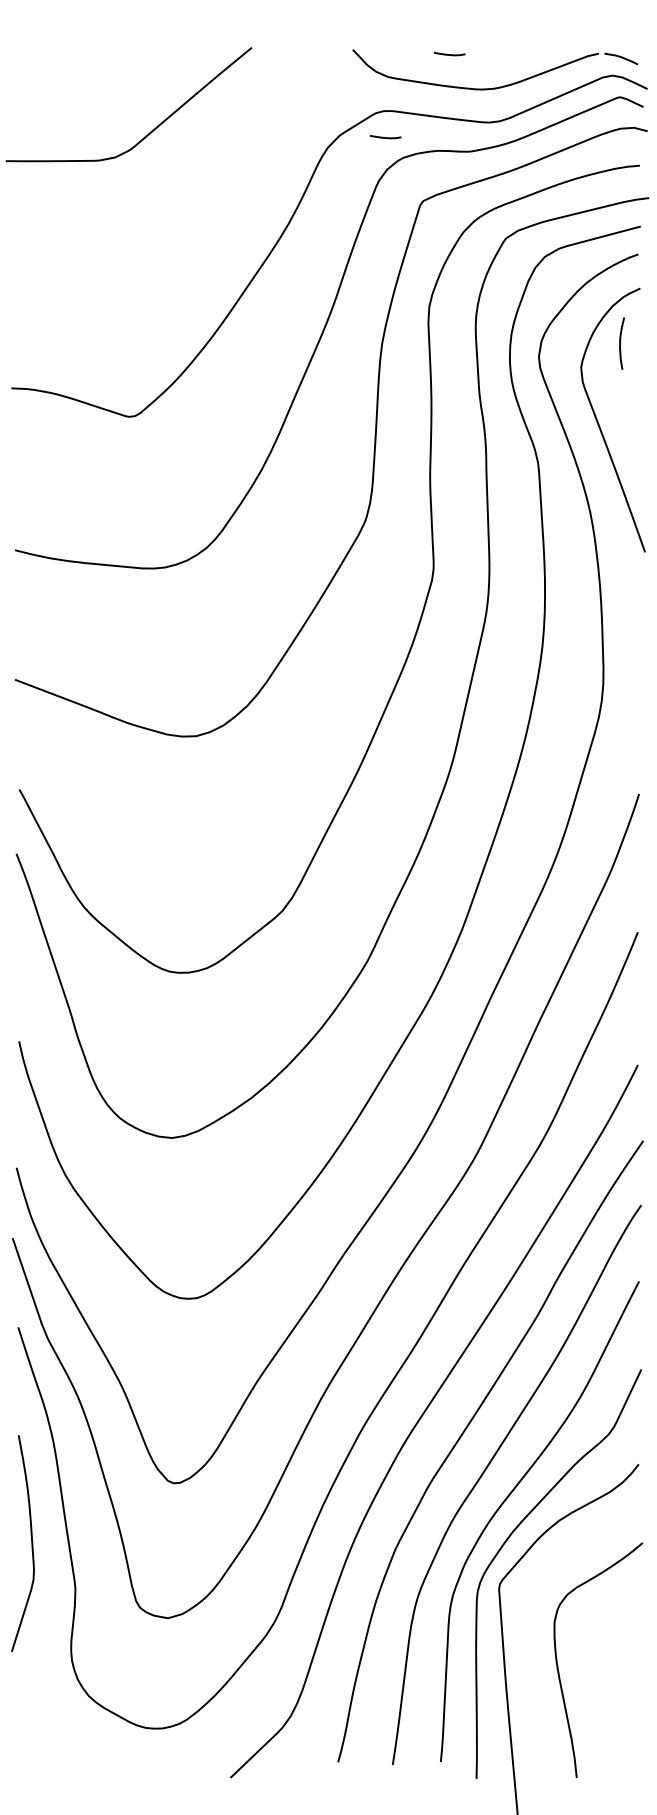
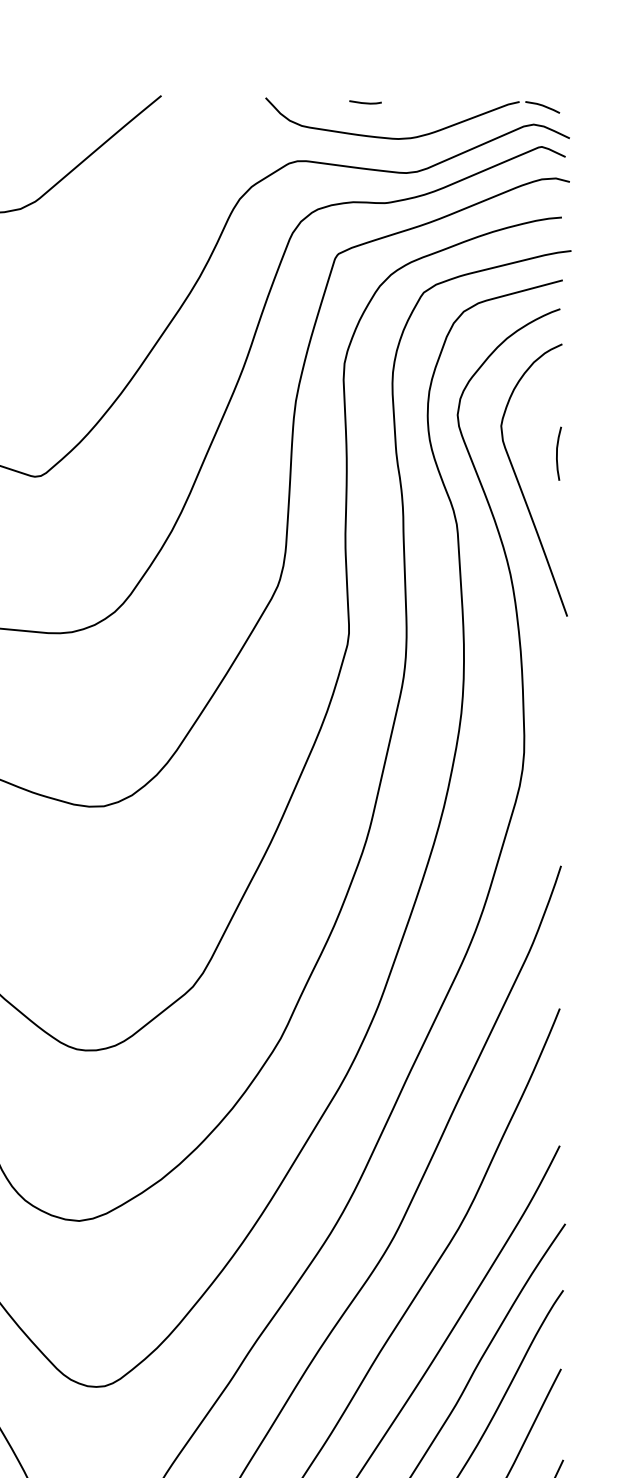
curve: (385, 137) -> (299, 188), removed
curve: (620, 343) -> (557, 453), moved

